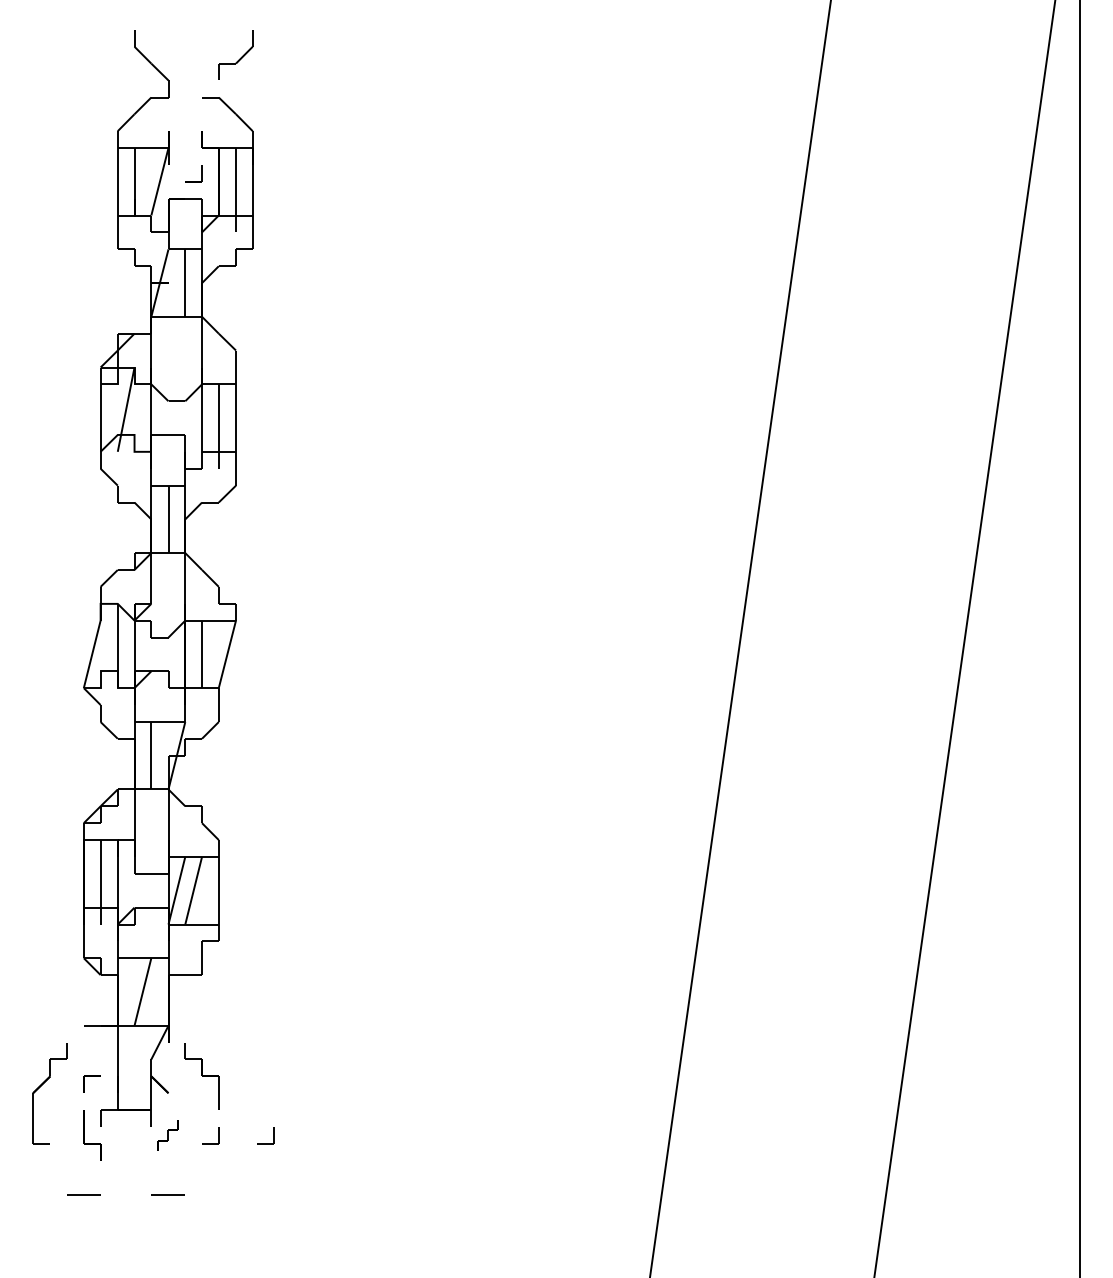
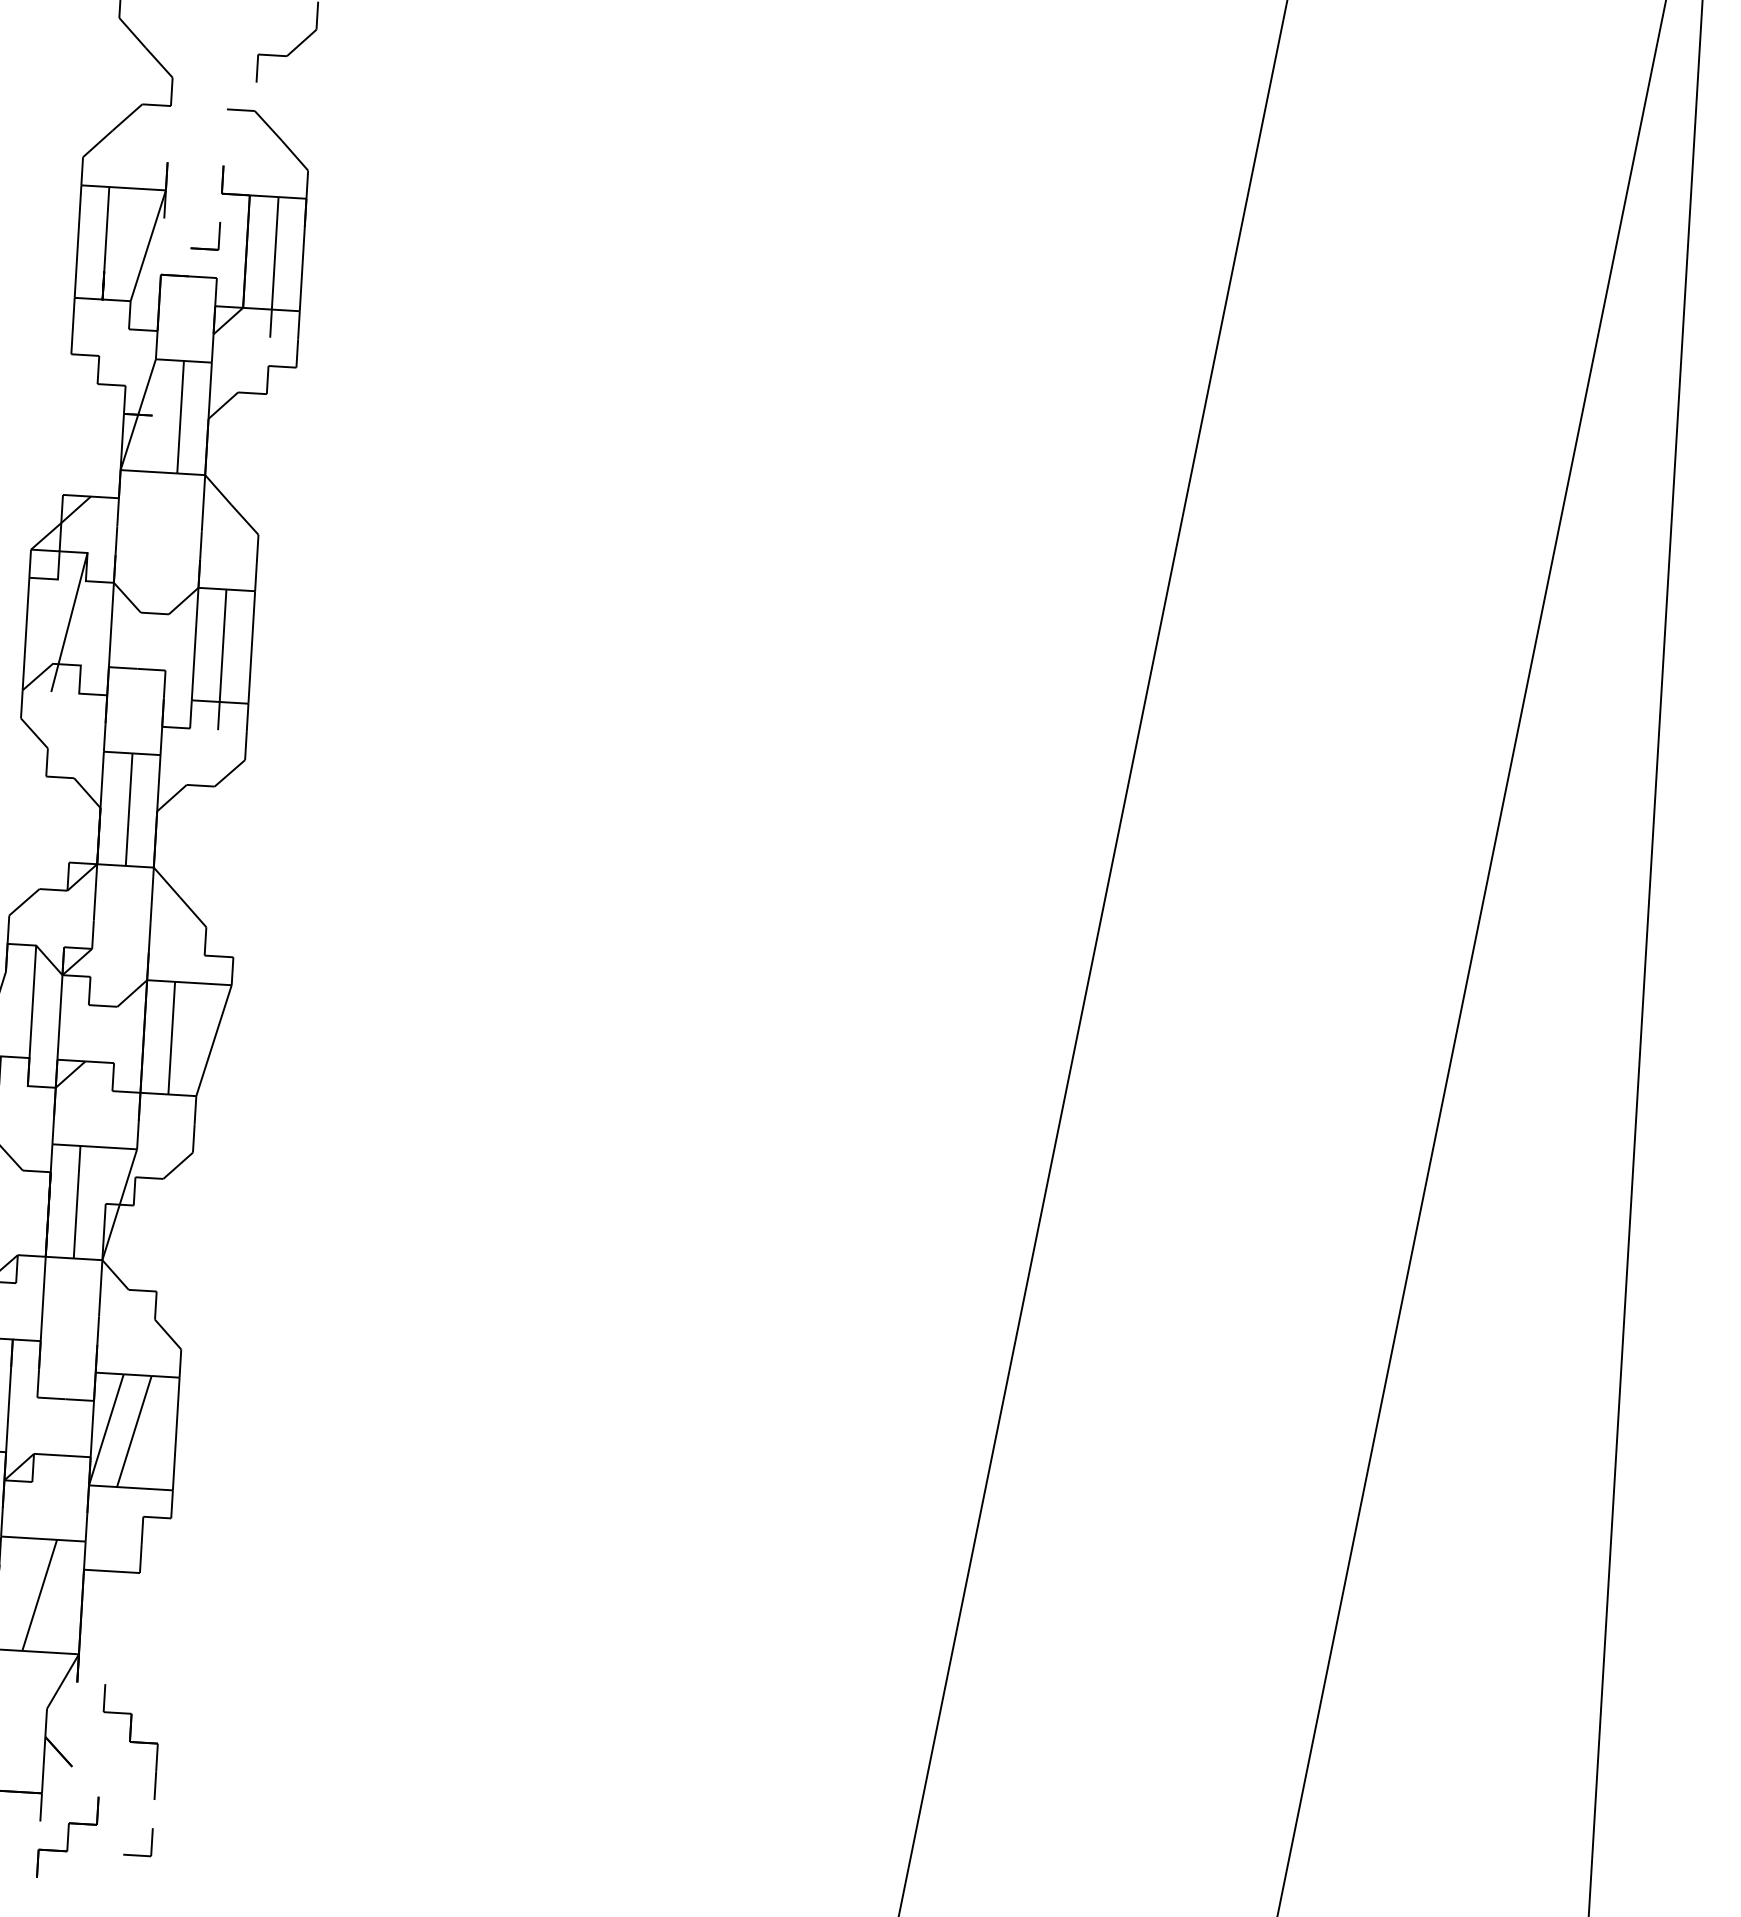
part: (167, 1135) -> (66, 1837), size x1.67
part: (273, 1135) -> (243, 1847), removed

